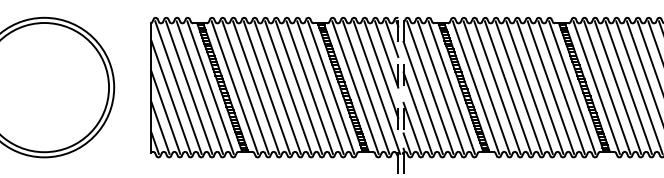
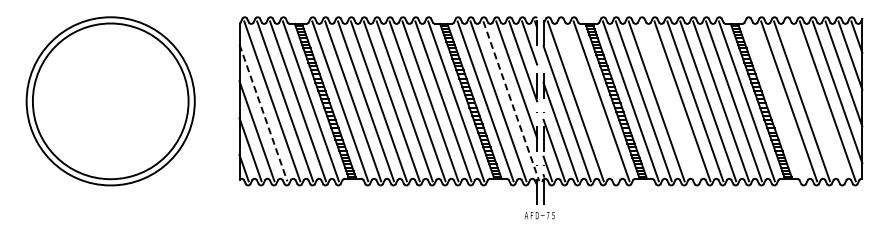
line: (376, 87) -> (511, 101), solid -> dashed
line: (440, 87) -> (588, 101), removed
line: (508, 87) -> (669, 101), removed
line: (596, 87) -> (776, 101), removed
line: (628, 87) -> (814, 101), removed
line: (171, 97) -> (263, 113), solid -> dashed

